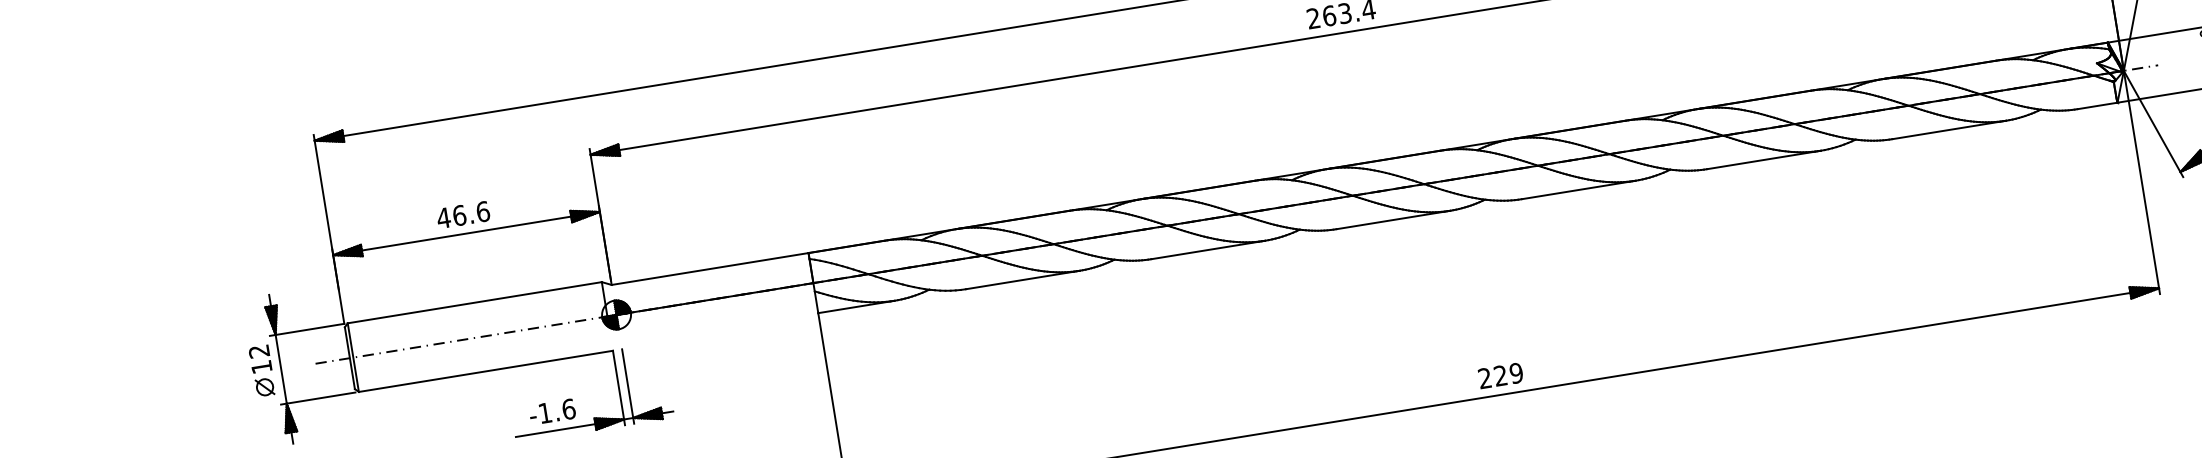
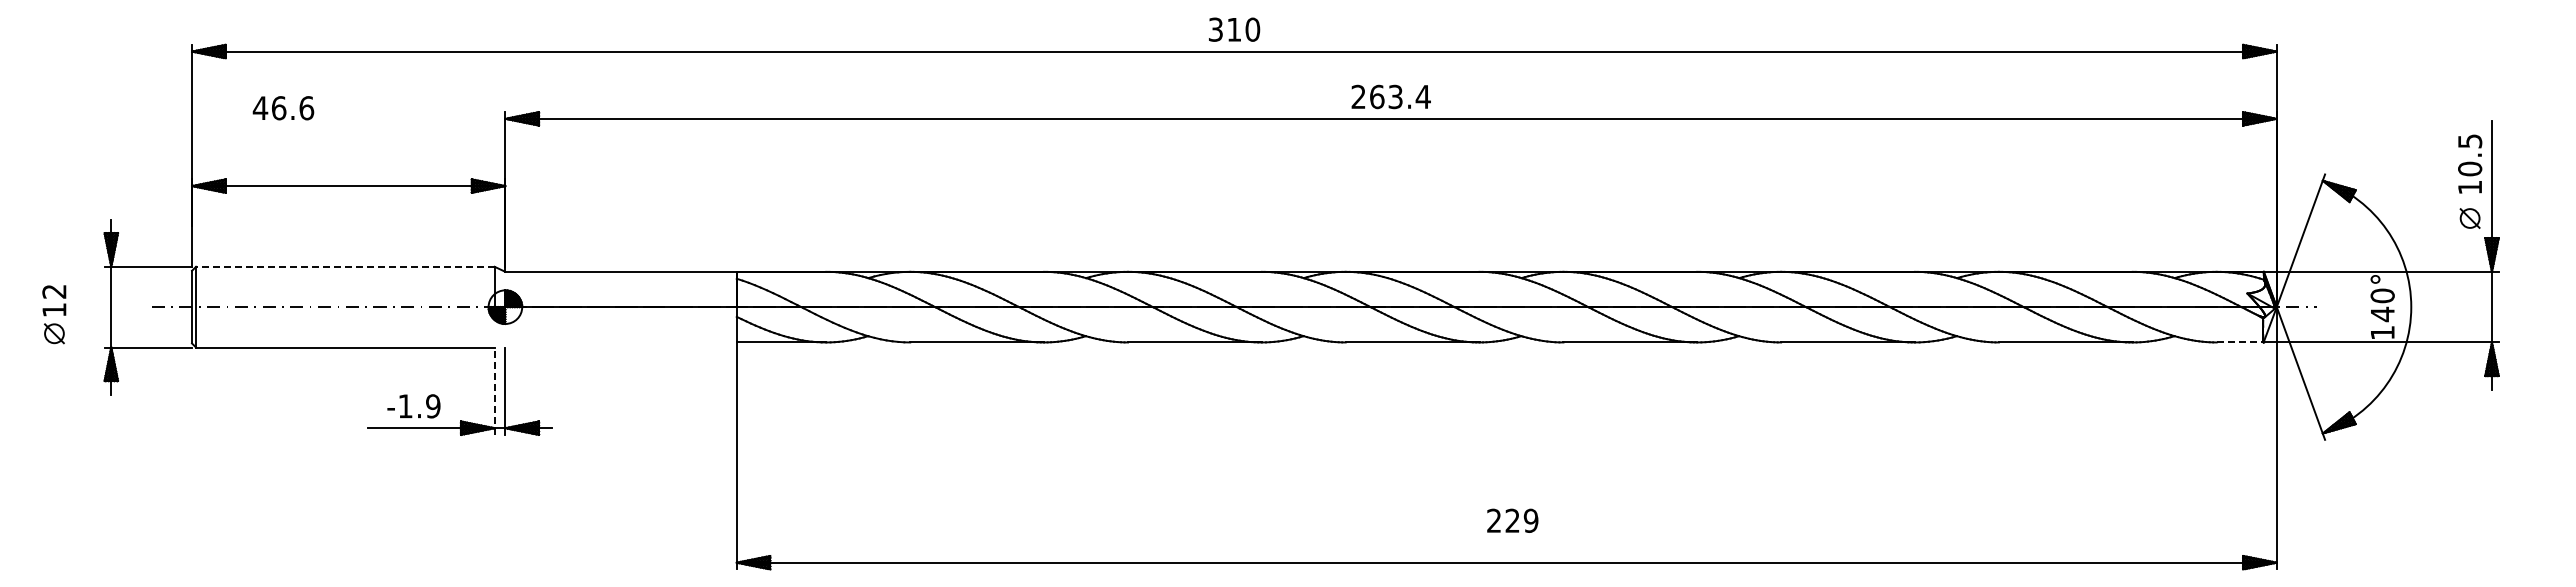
line: (2097, 105) -> (2240, 342), solid -> dashed
text: (463, 215) -> (283, 108), moved
line: (474, 302) -> (344, 266), solid -> dashed
part: (262, 370) -> (54, 314), moved
text: (1500, 375) -> (1512, 520), moved
line: (618, 388) -> (494, 391), solid -> dashed
text: (569, 409) -> (433, 406), -1.6 -> -1.9

